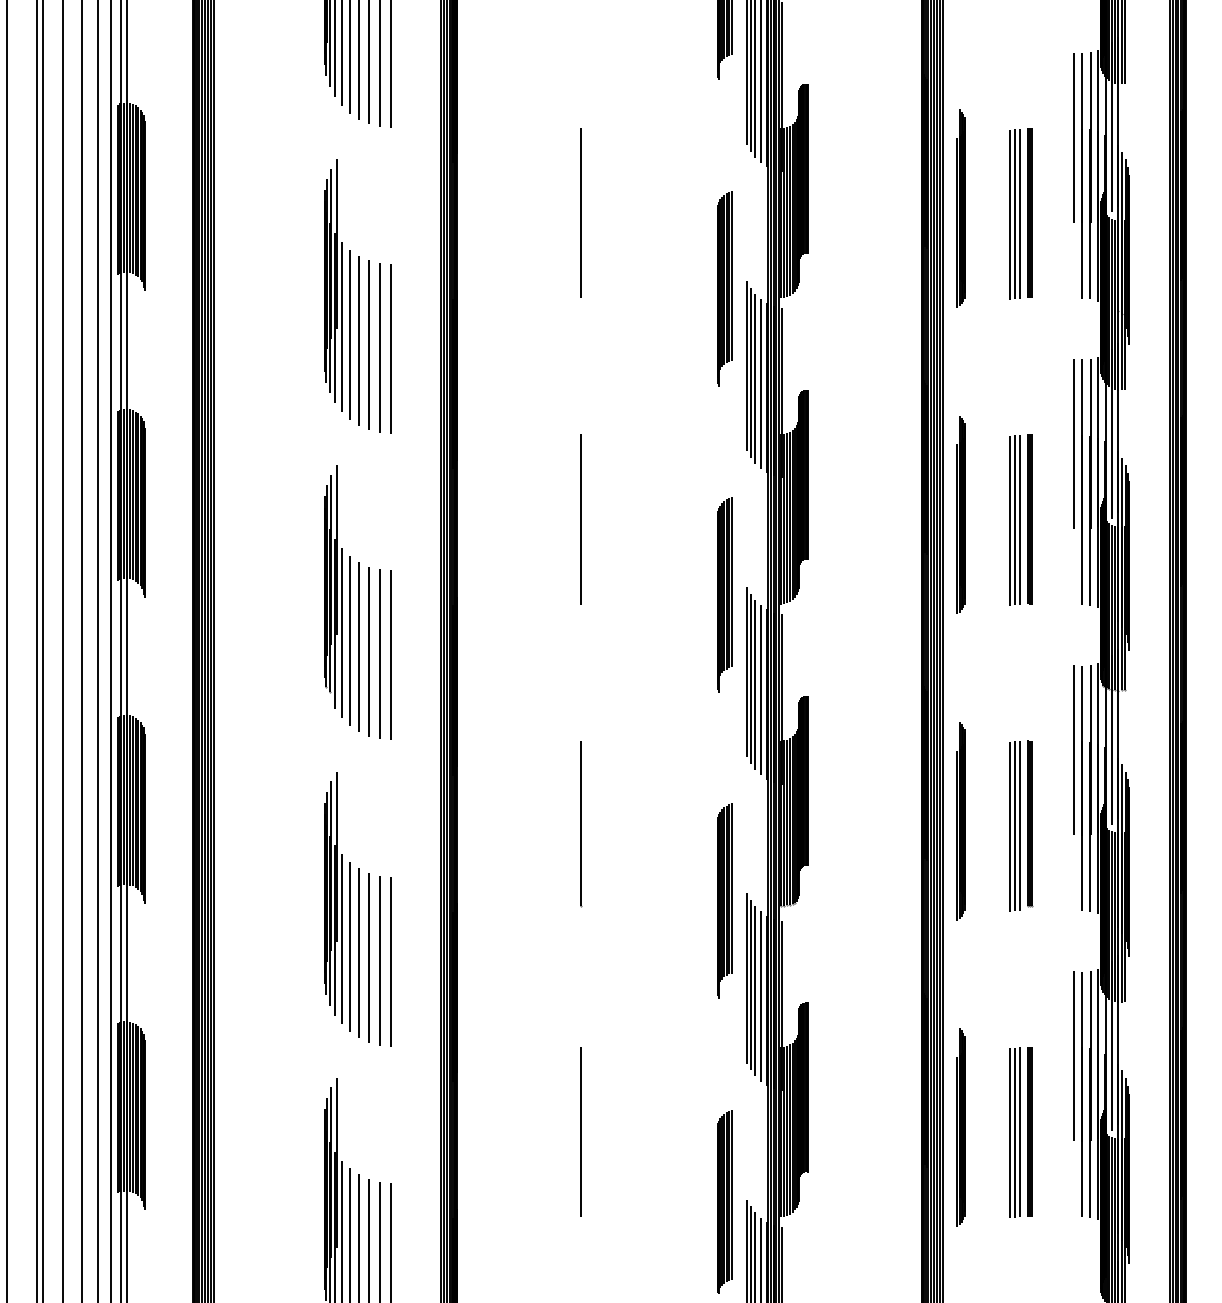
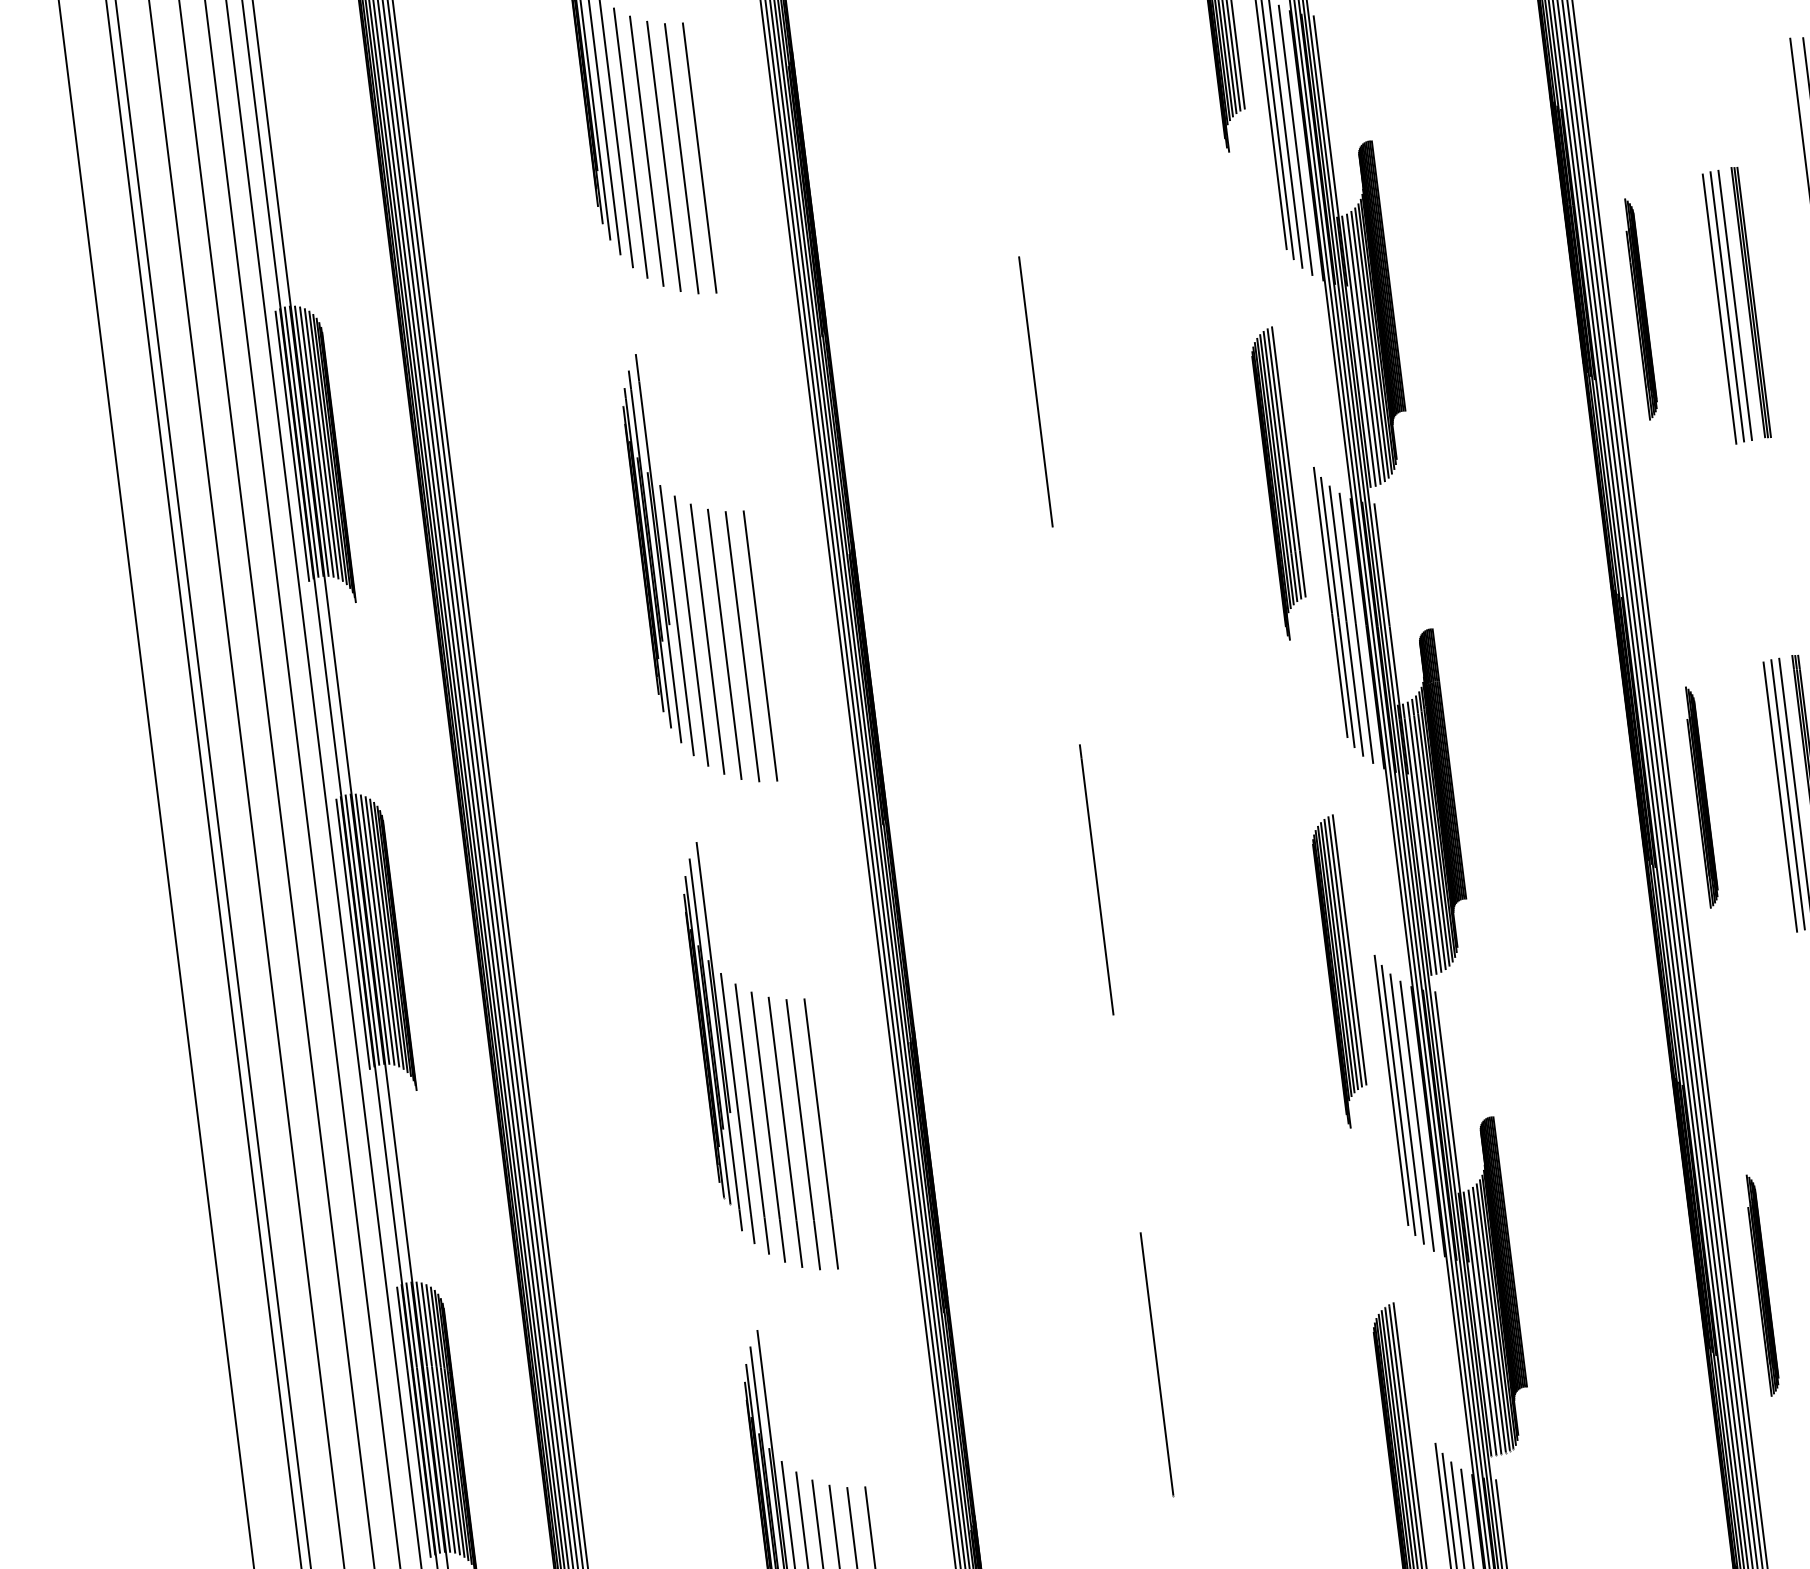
part: (960, 208) -> (1639, 308), size x0.7
part: (960, 514) -> (1700, 796), size x0.7
part: (960, 821) -> (1761, 1285), size x0.7

